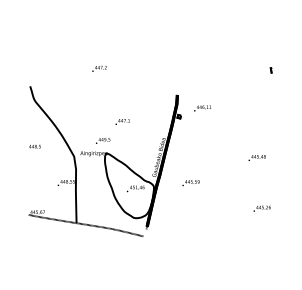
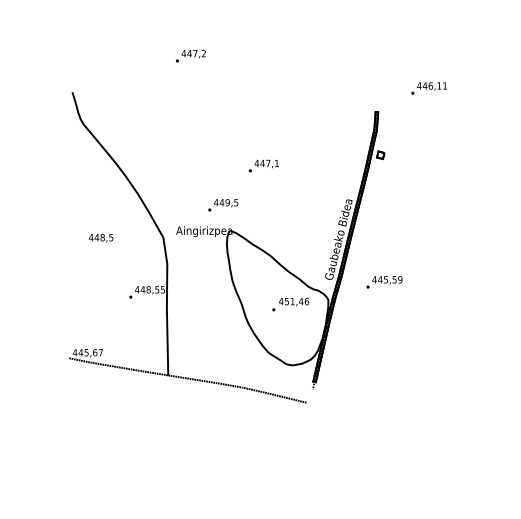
text: (99, 68) -> (190, 55), moved
text: (202, 108) -> (428, 88), moved
text: (34, 146) -> (99, 237), moved
text: (190, 183) -> (383, 282), moved

